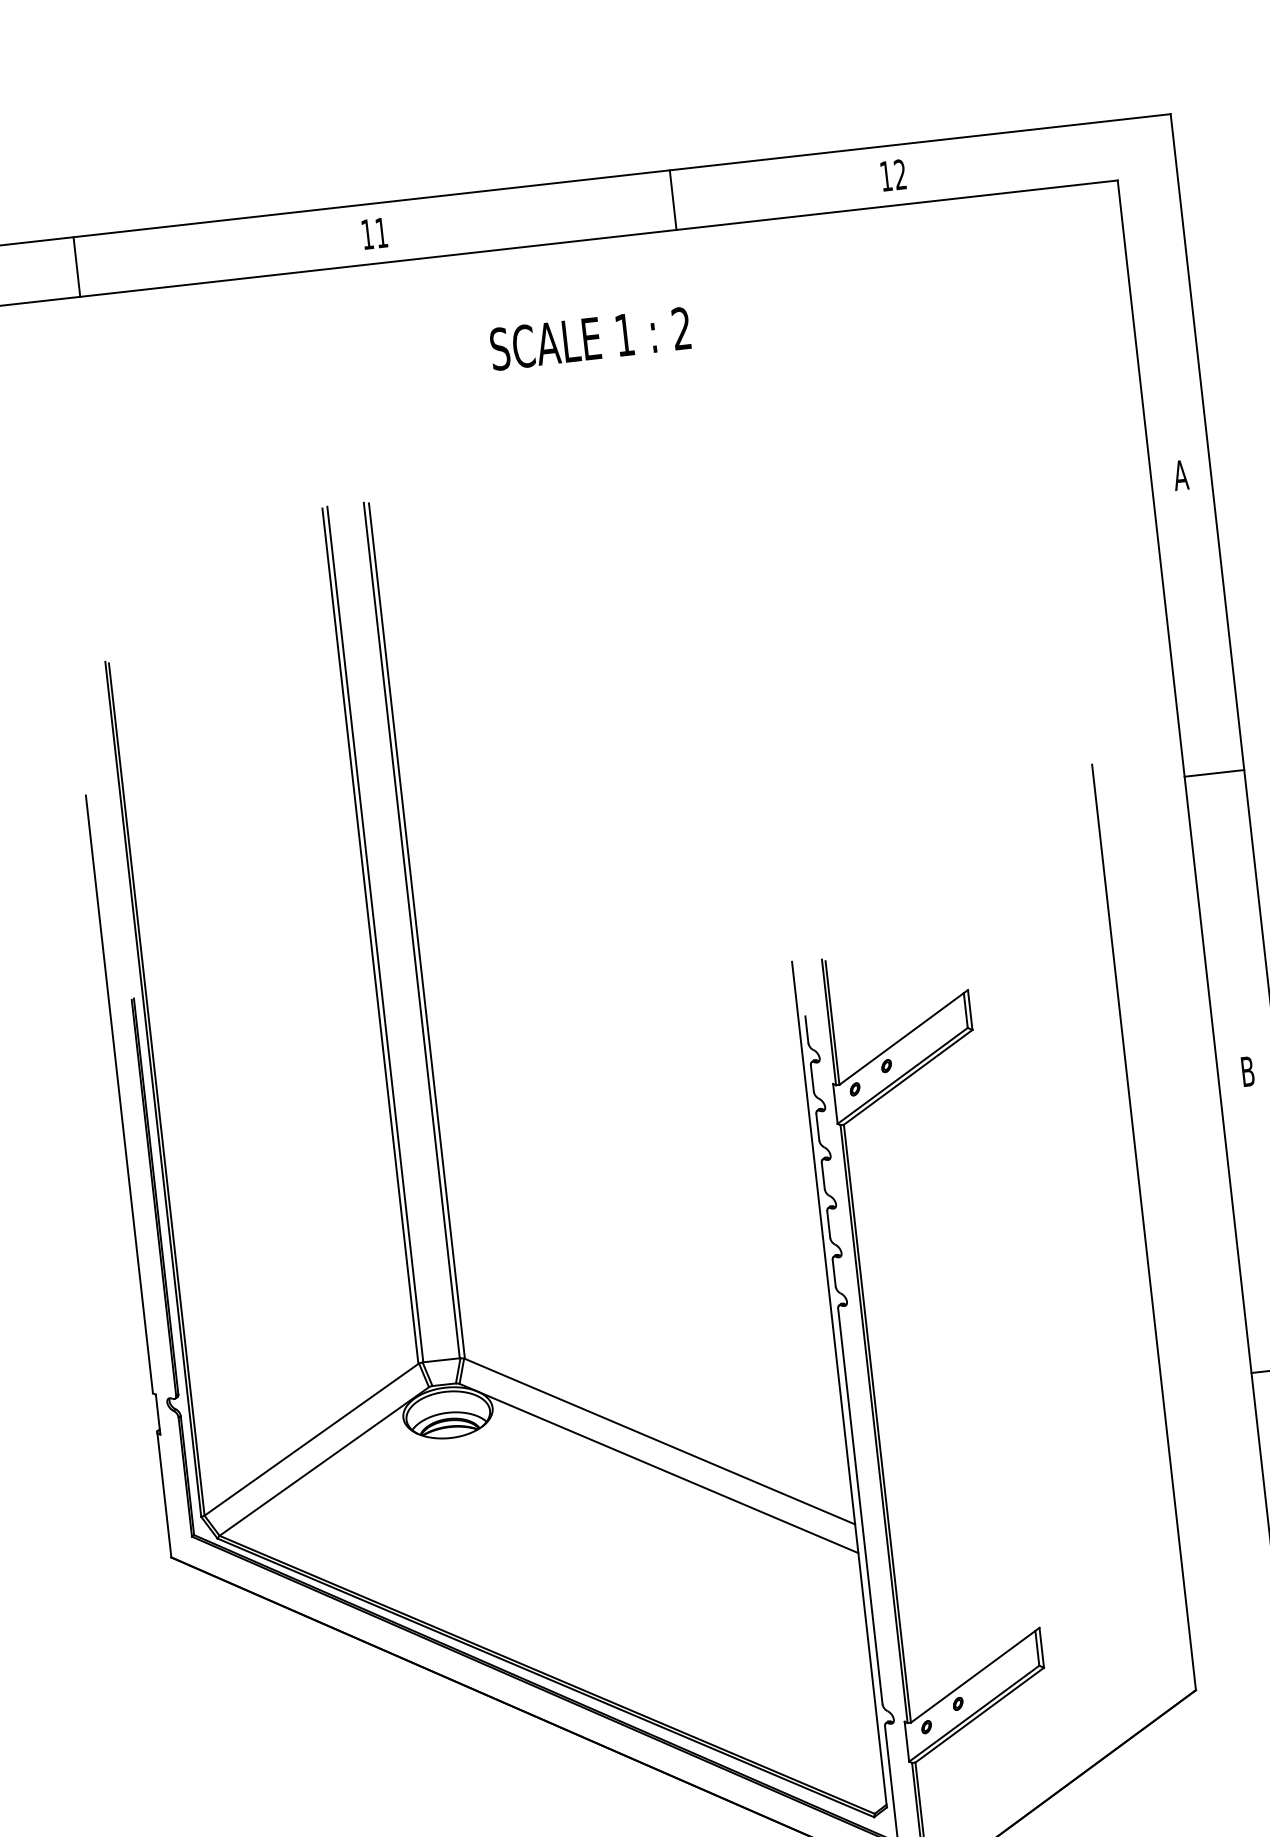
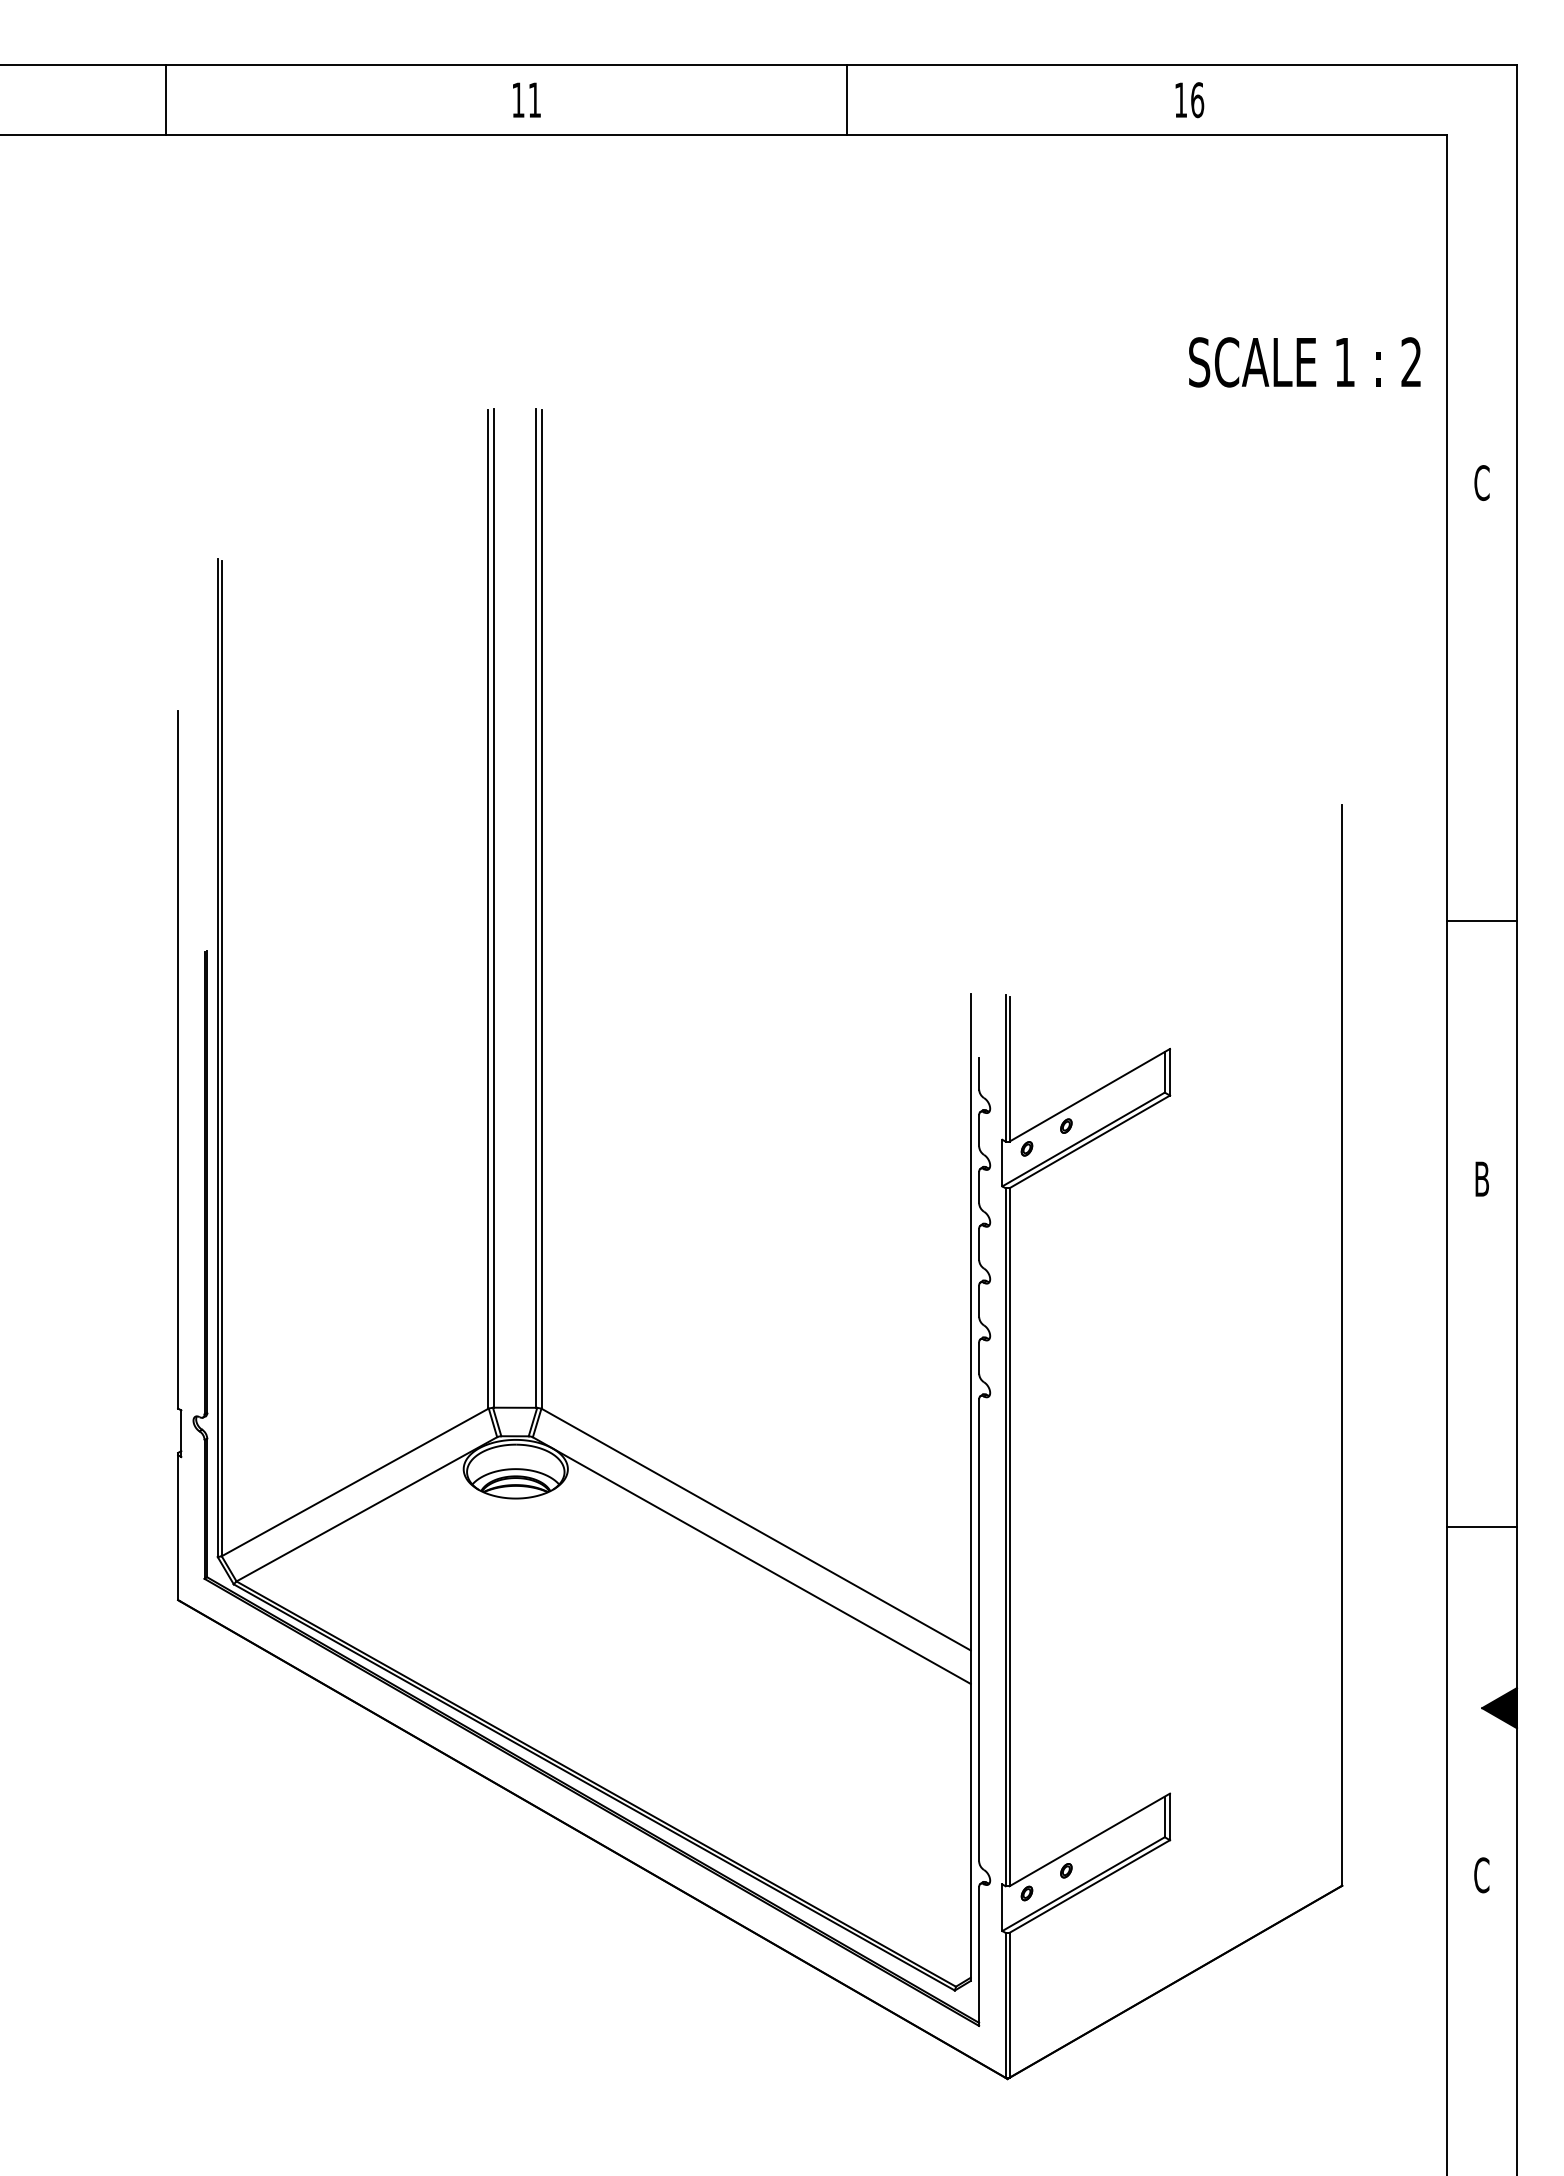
text: (900, 175) -> (1197, 100), 12 -> 16
line: (673, 199) -> (847, 99), moved
text: (374, 233) -> (526, 99), moved
line: (77, 266) -> (166, 99), moved
text: (590, 339) -> (1304, 362), moved
text: (1180, 475) -> (1481, 483), A -> C
line: (1213, 773) -> (1481, 921), moved

